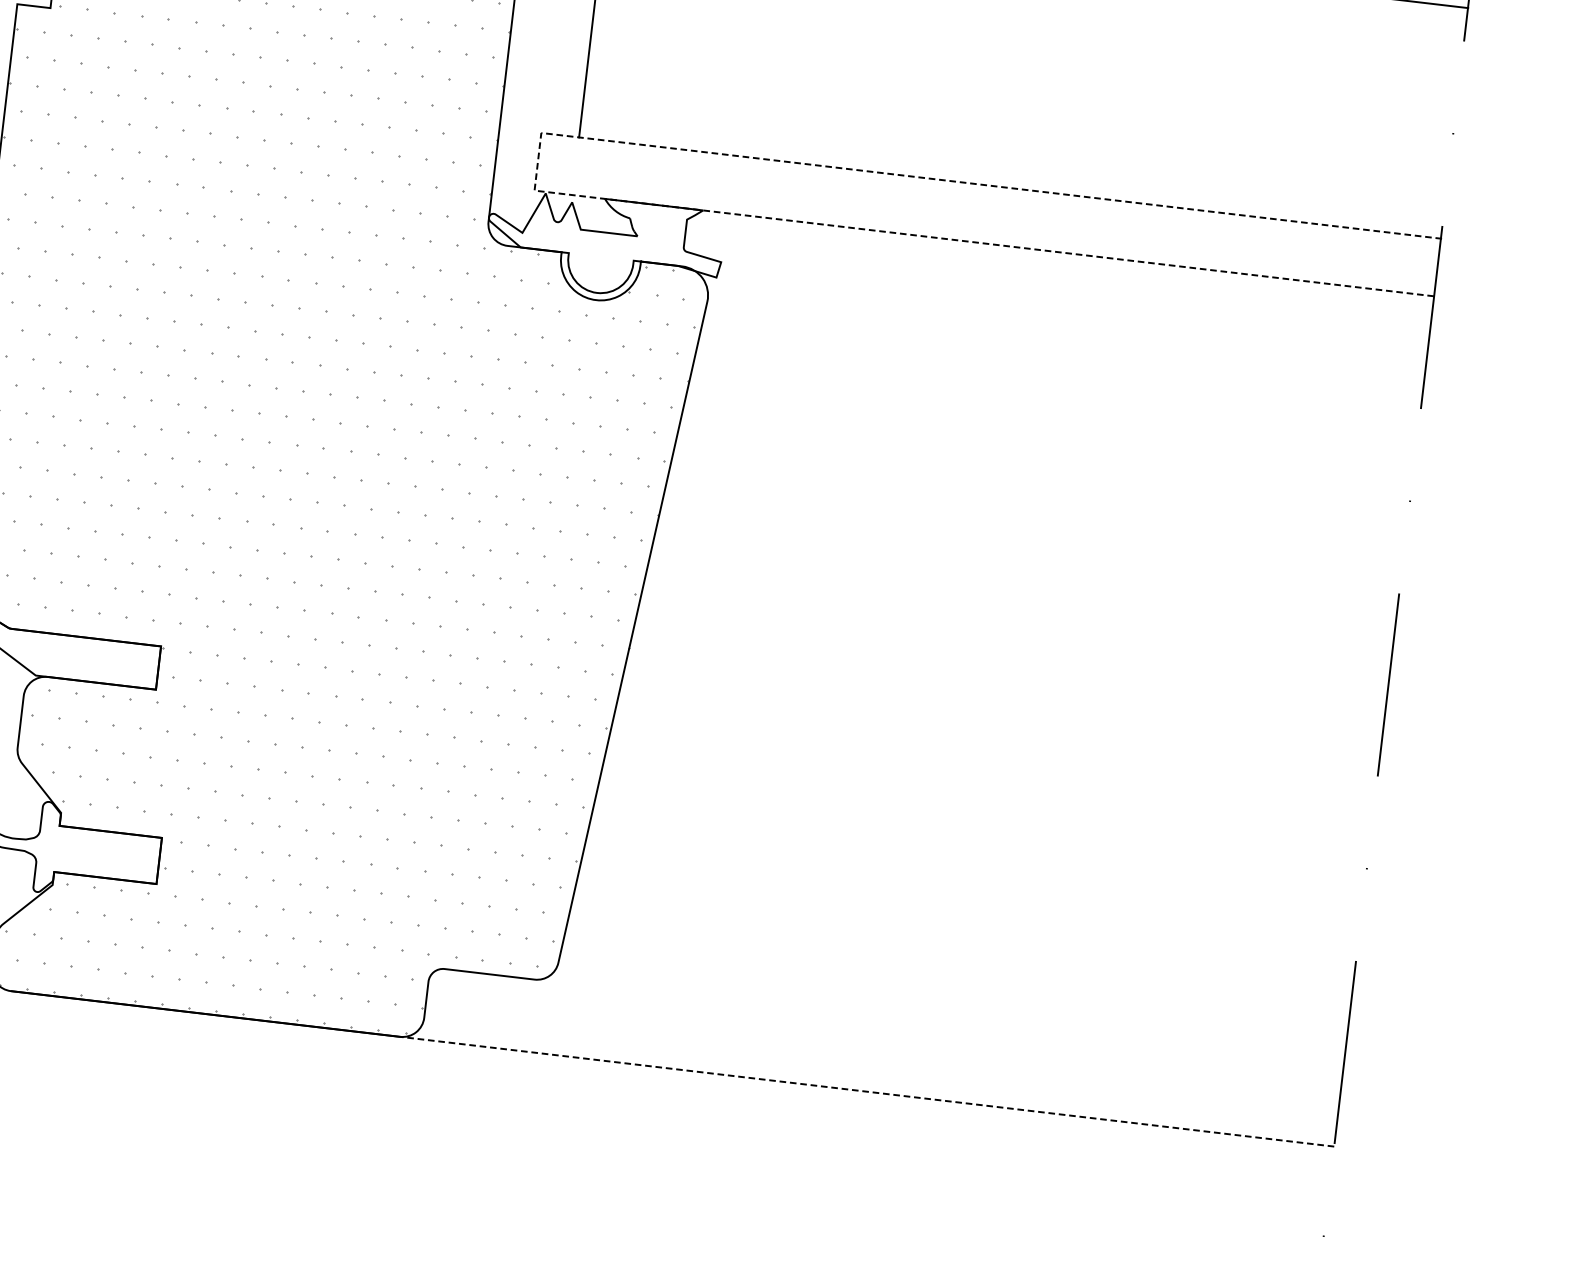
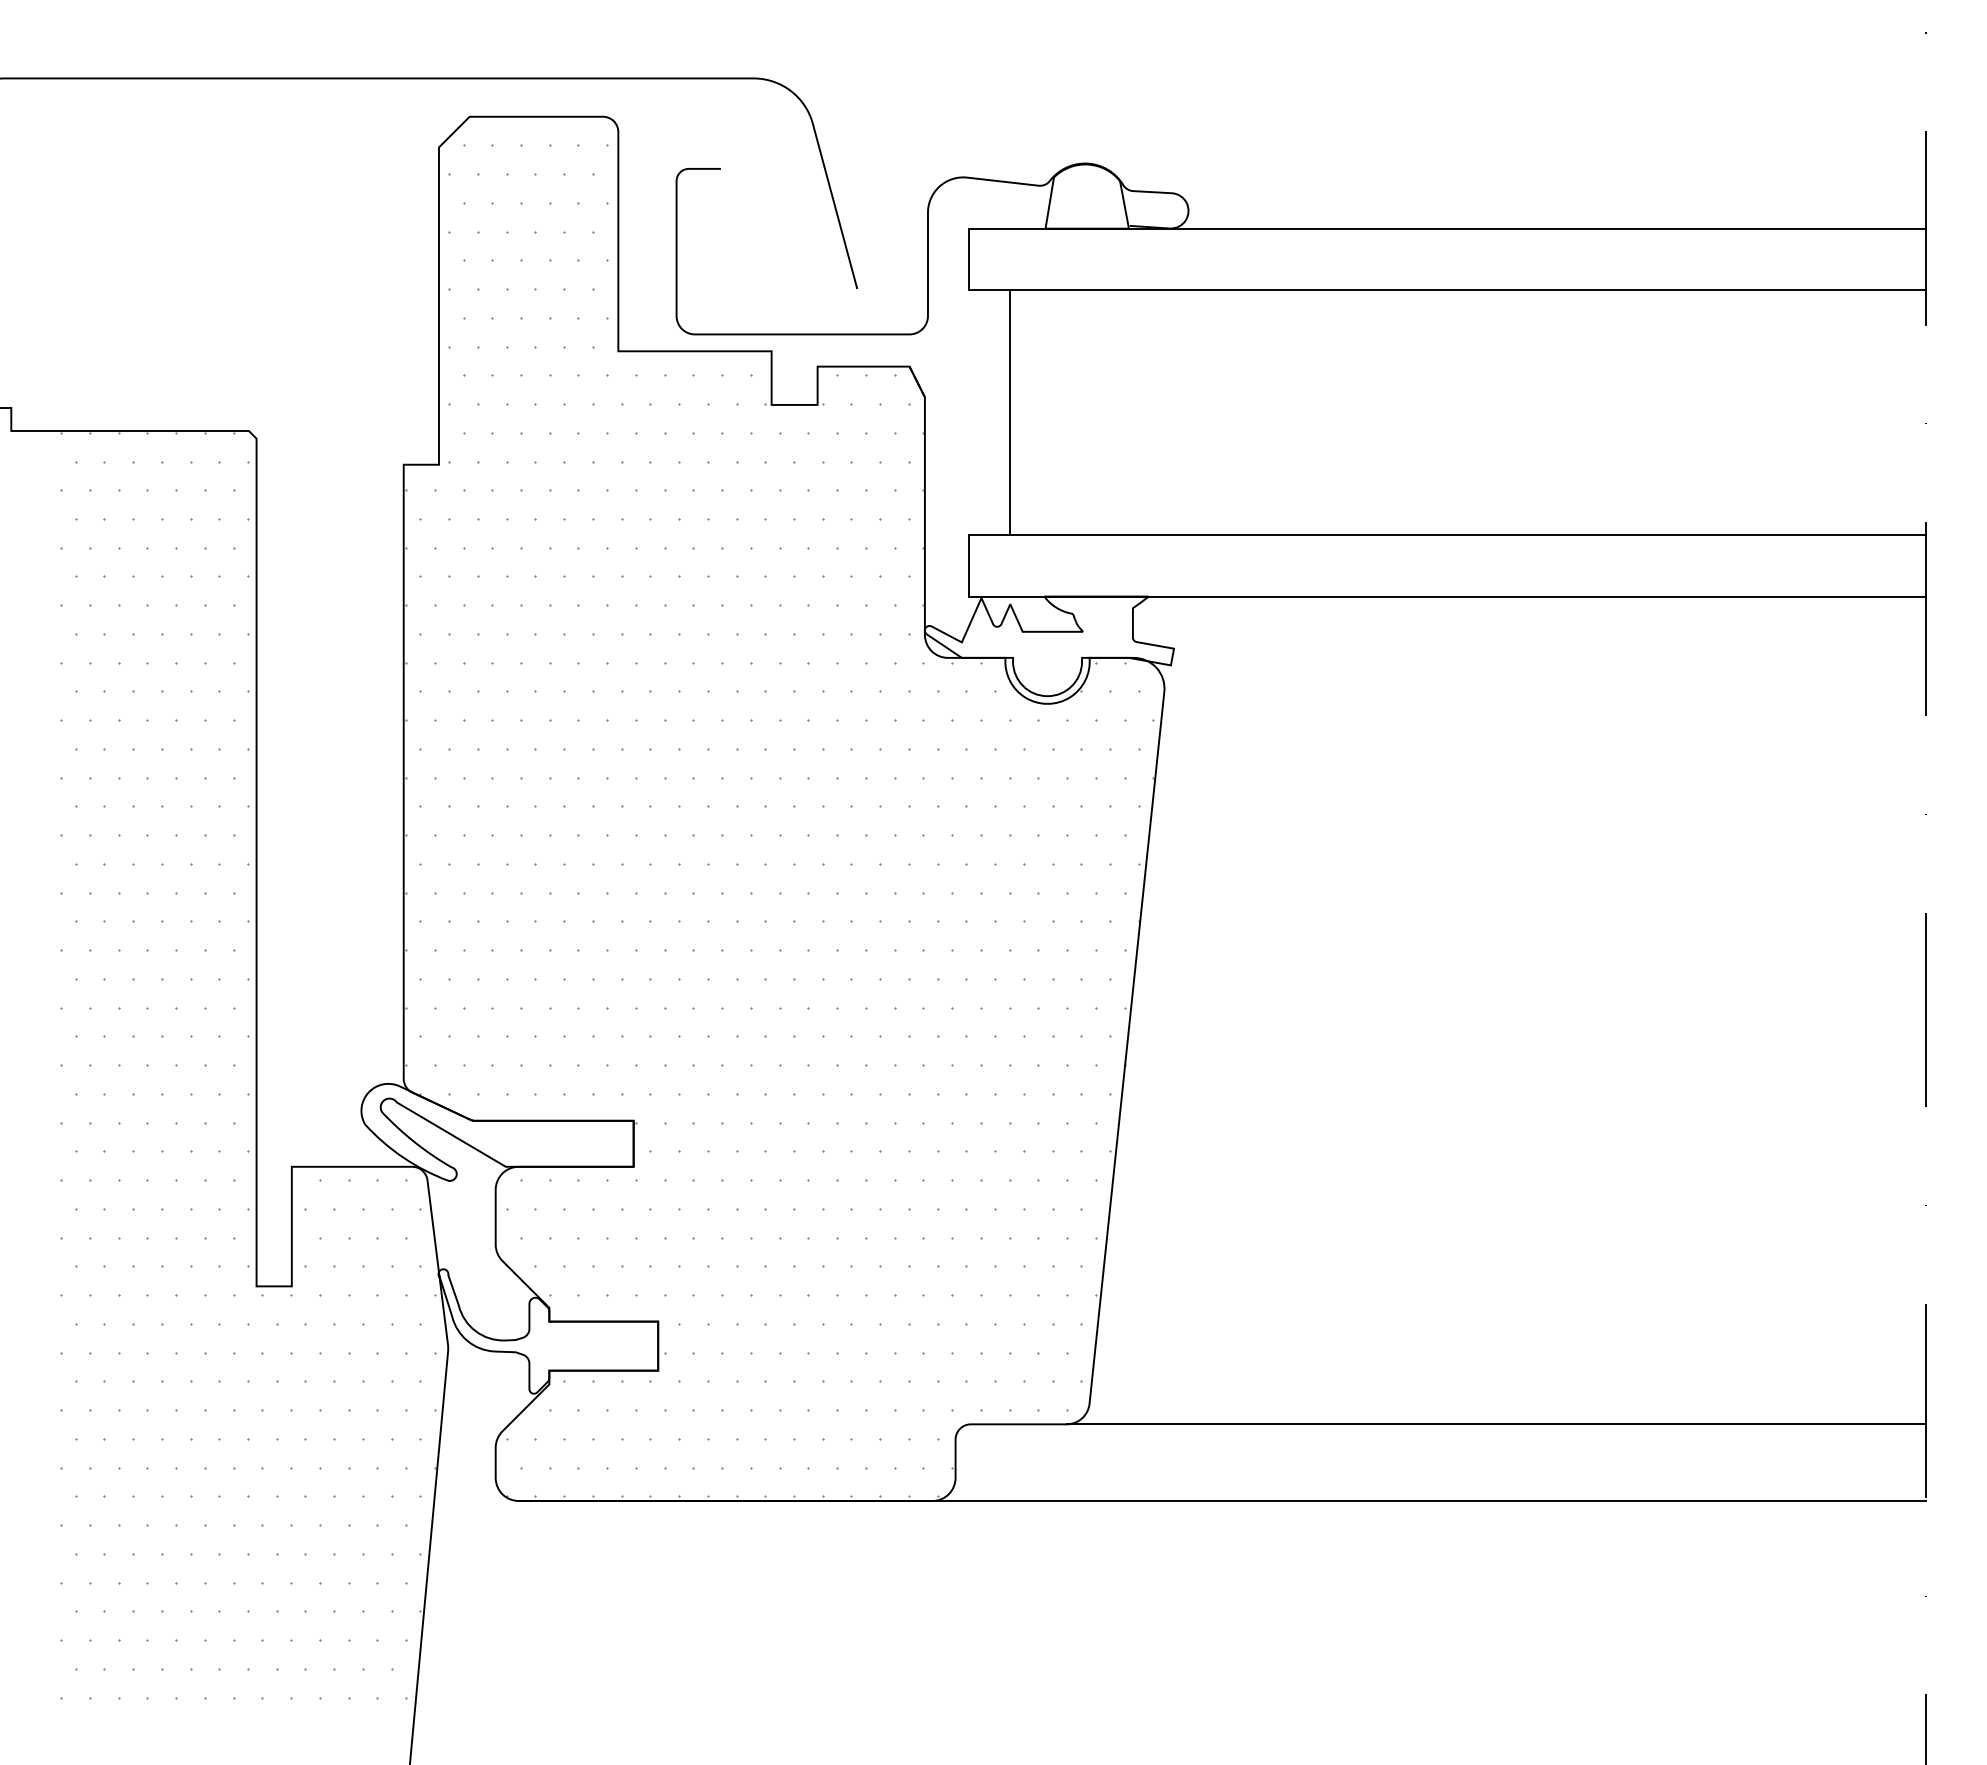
line: (538, 161) -> (969, 565), dashed -> solid
line: (938, 1027) -> (1496, 1424), added
line: (867, 1091) -> (1429, 1500), dashed -> solid

